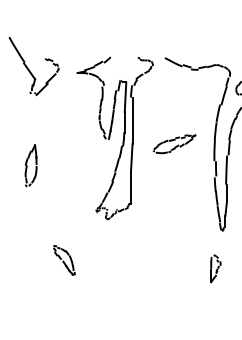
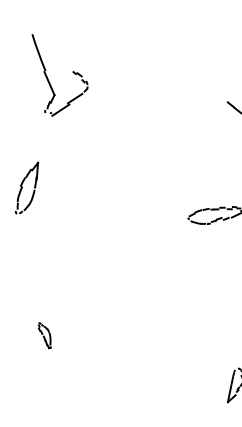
part: (114, 138) -> (141, 192), removed
part: (30, 165) -> (26, 187), moved
part: (64, 260) -> (44, 335), size x0.6

